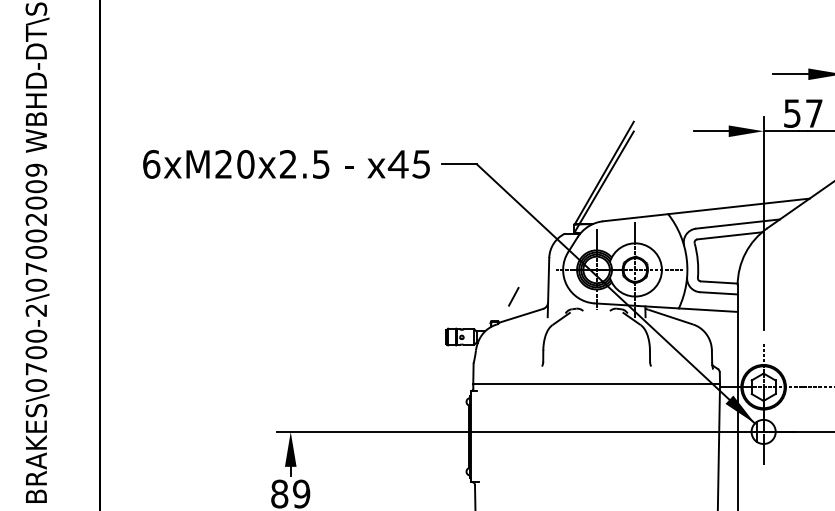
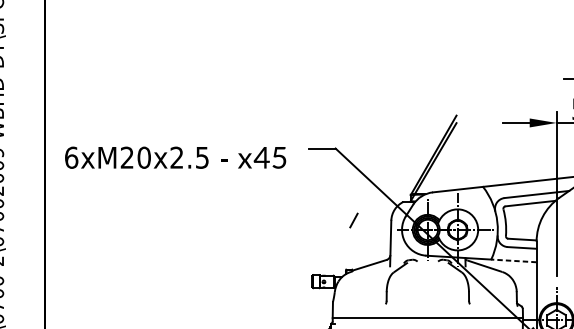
text: (286, 164) -> (175, 157), moved
line: (513, 296) -> (353, 220), moved
line: (707, 310) -> (513, 261), solid -> dashed

